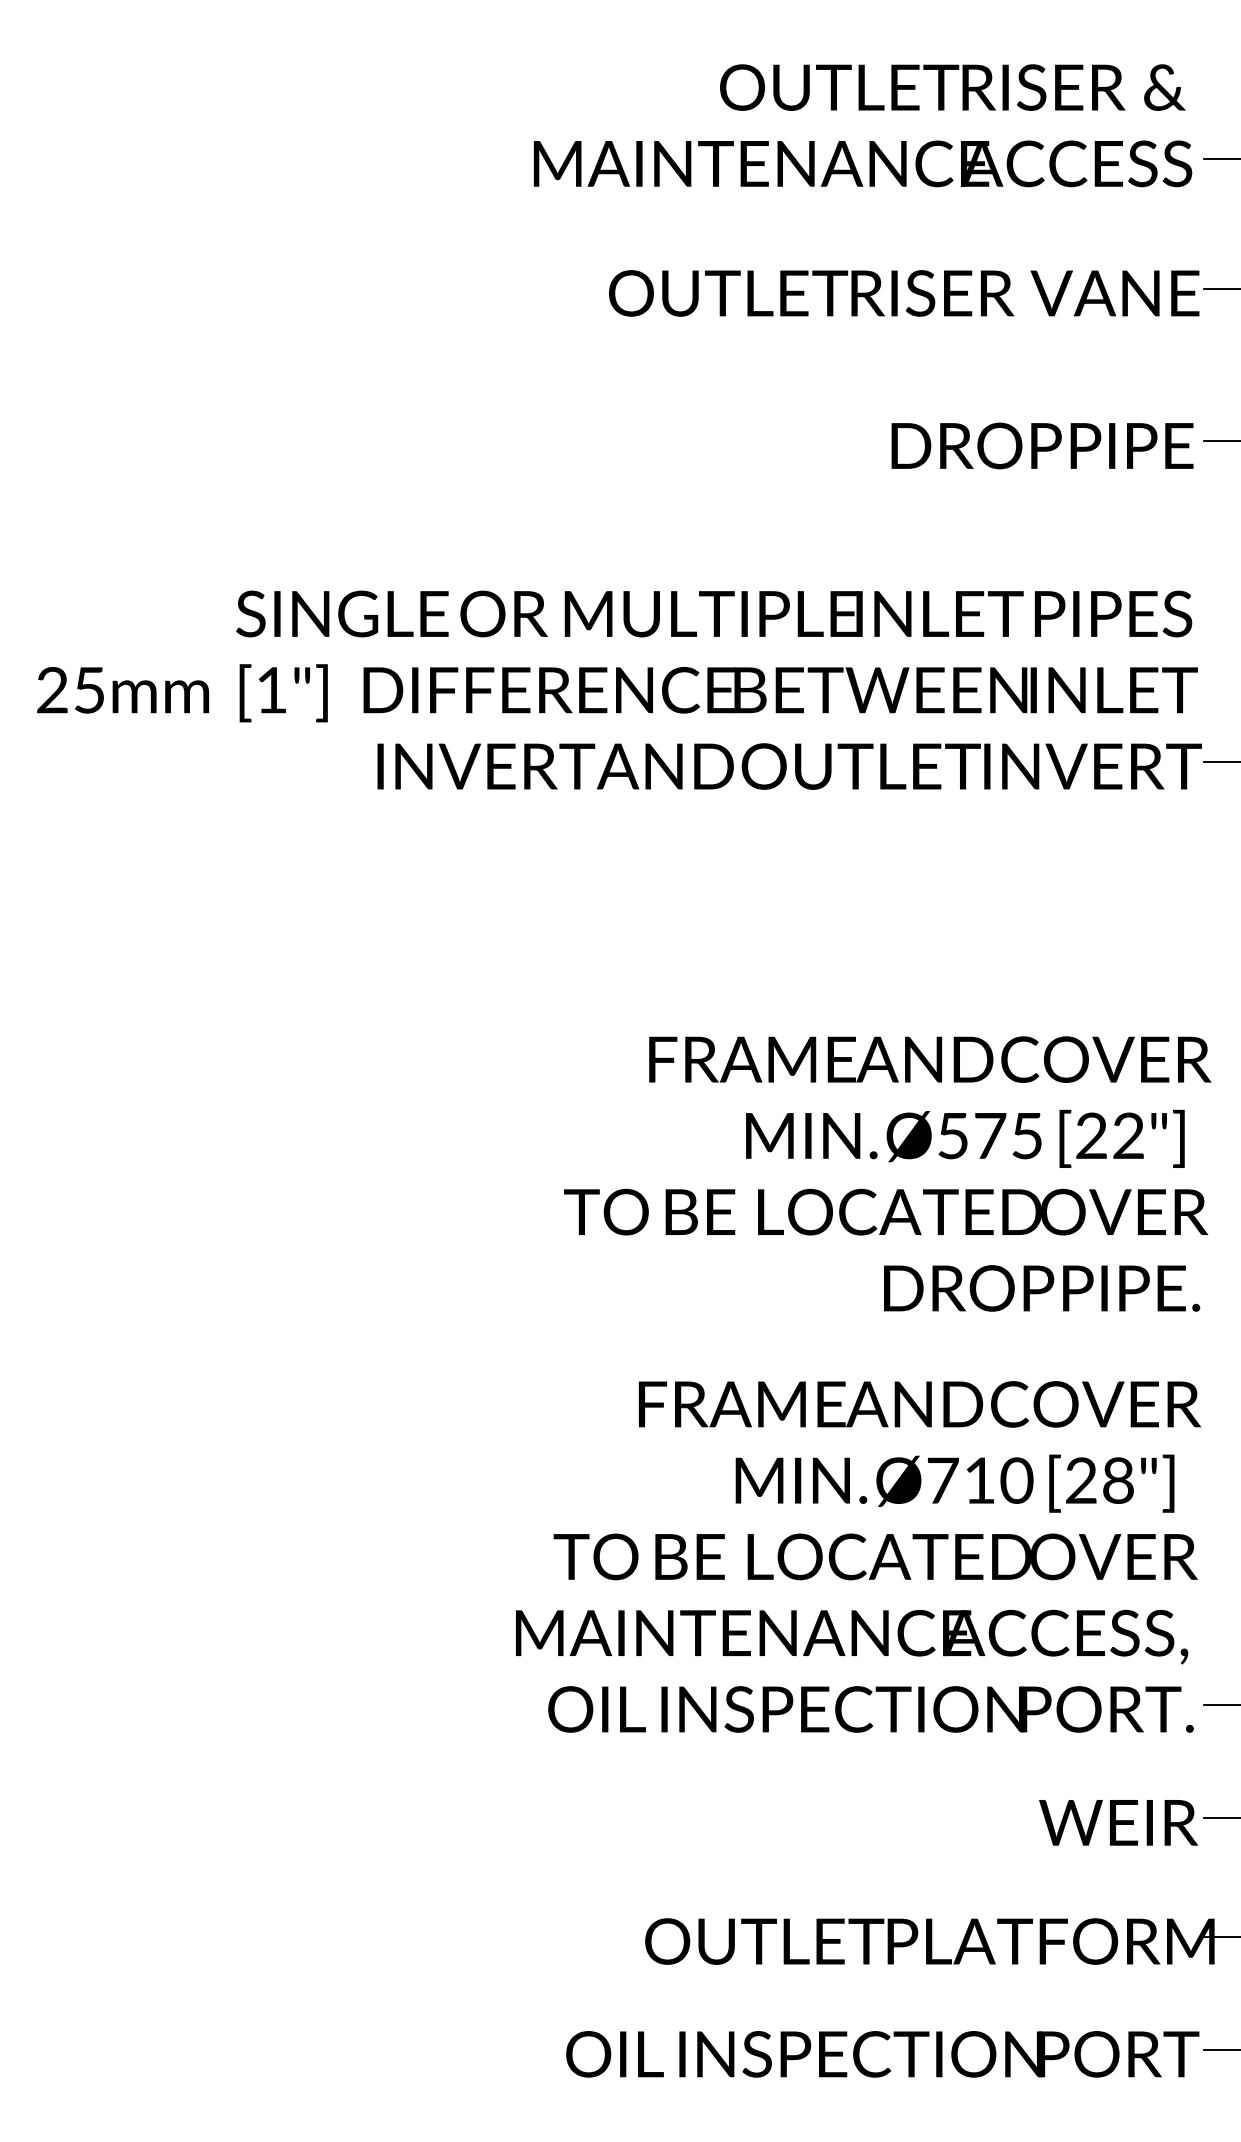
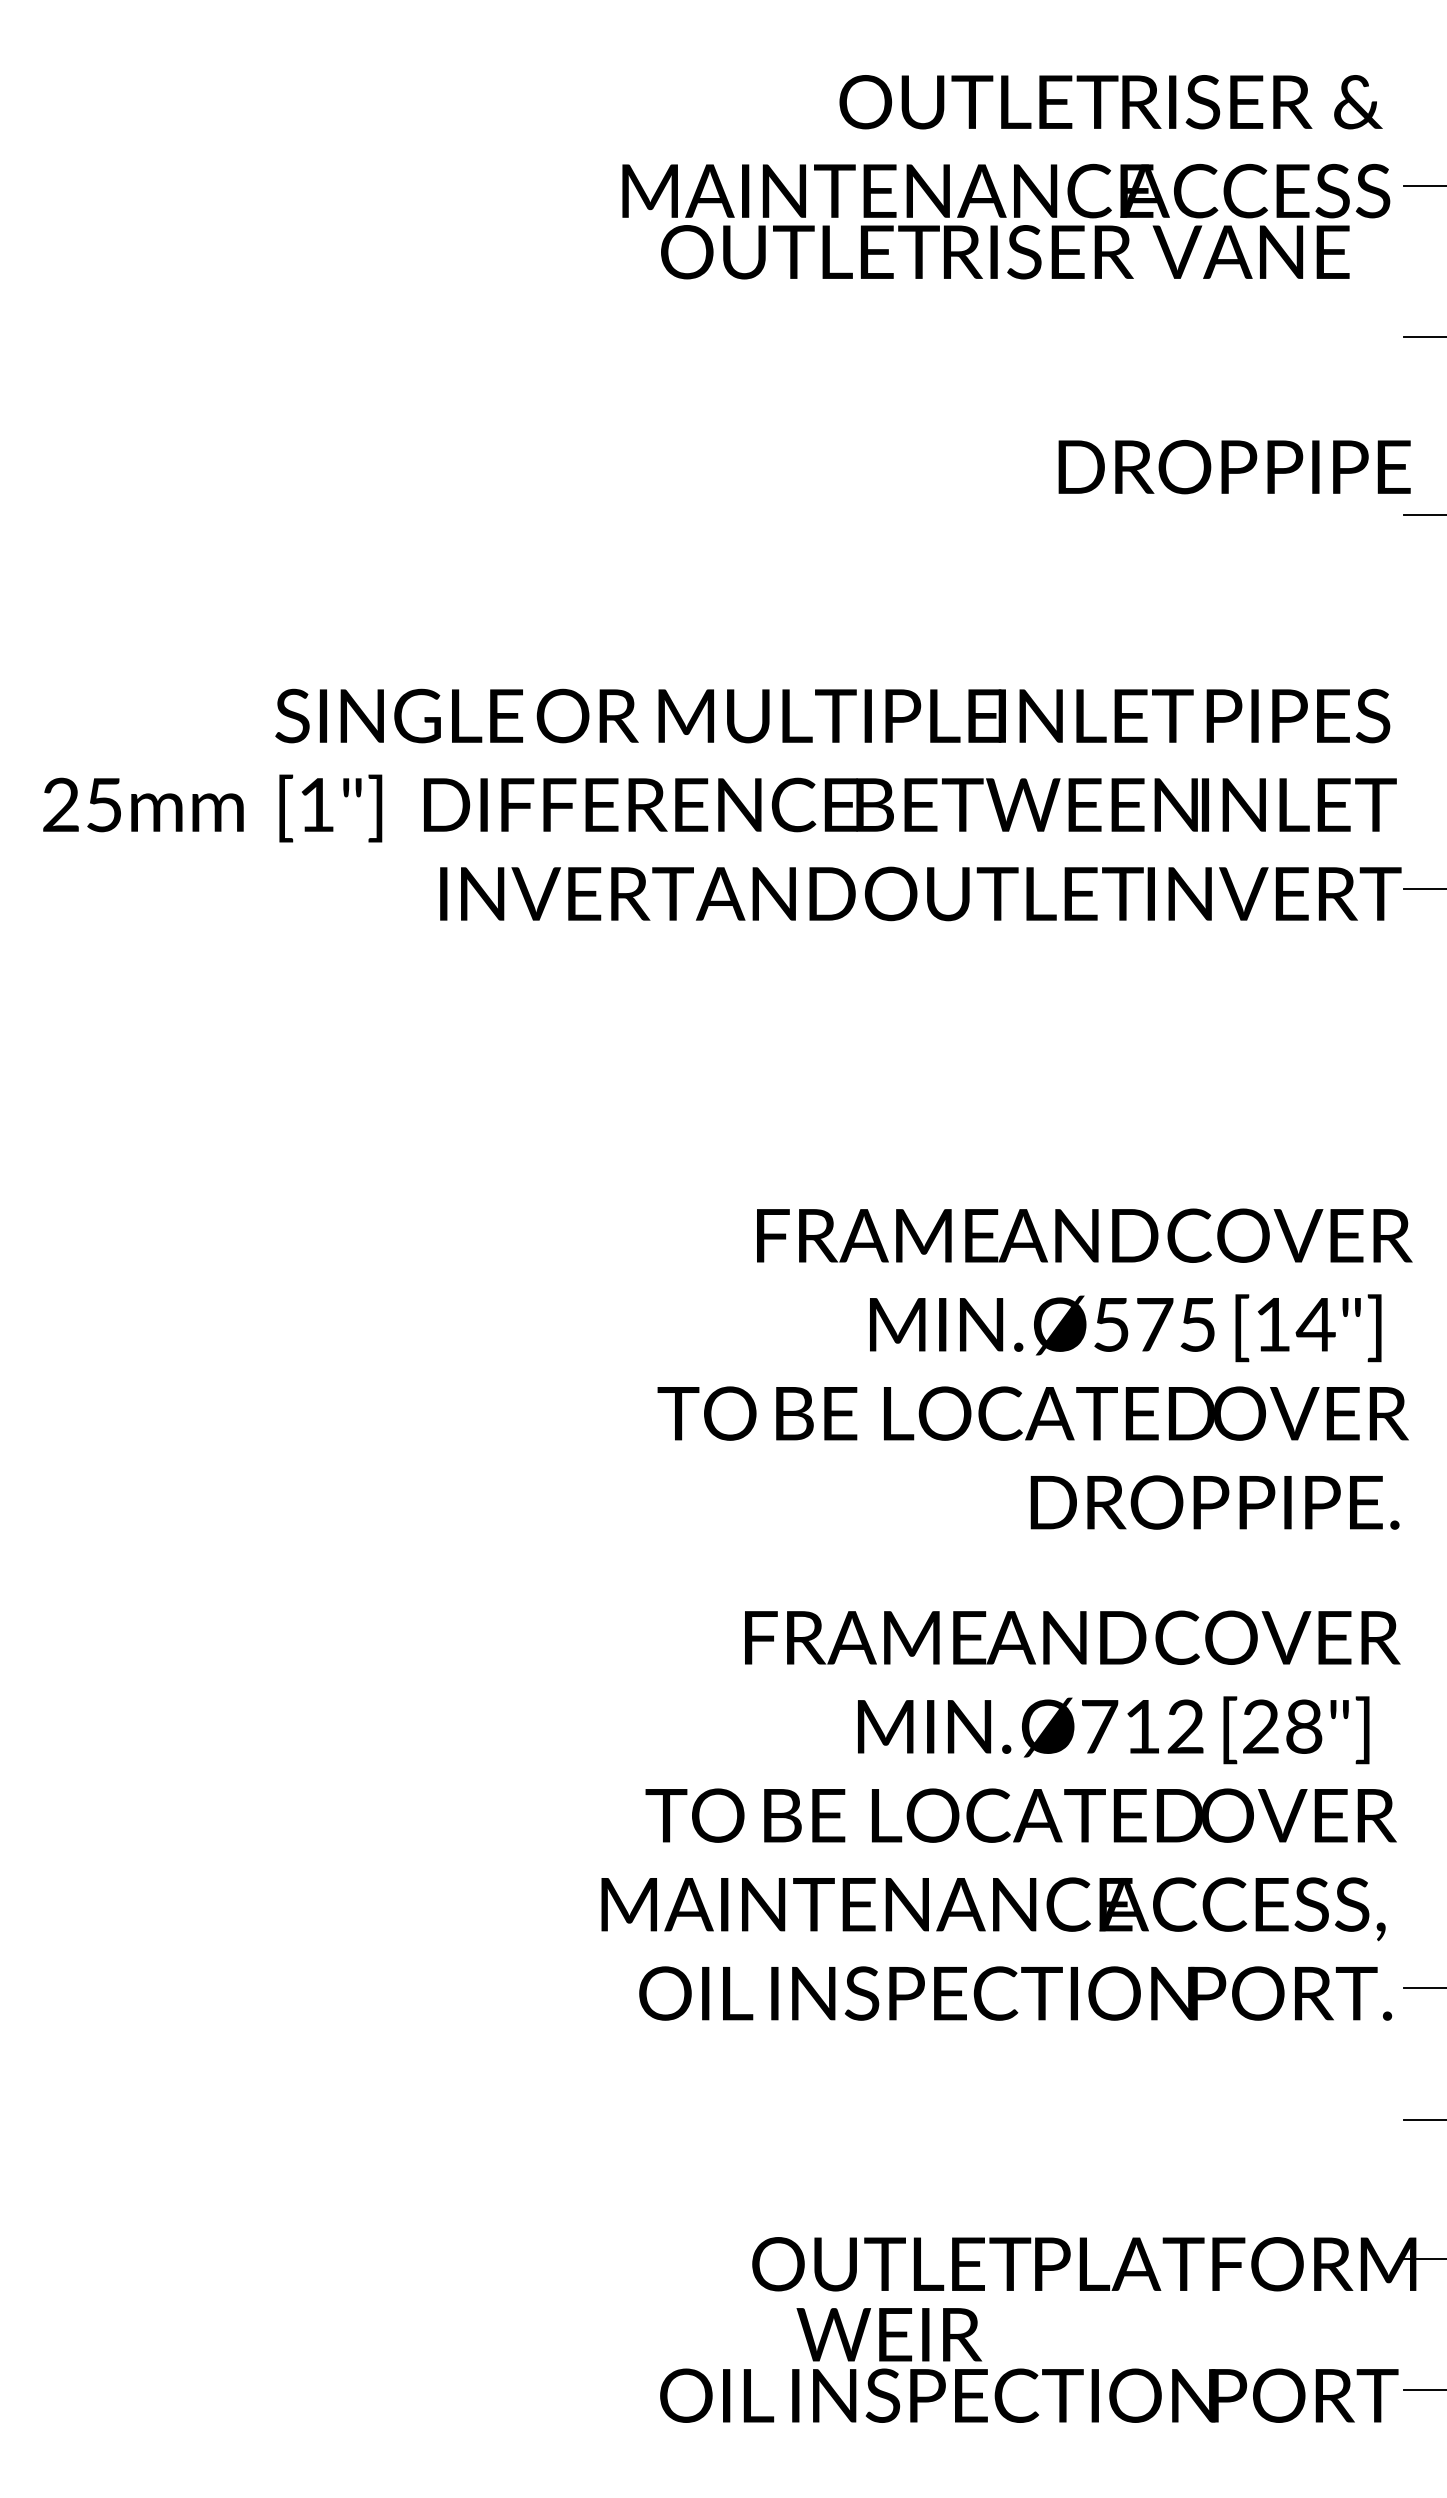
text: (904, 293) -> (1005, 252), moved
text: (1042, 446) -> (1234, 467), moved
text: (1110, 1135) -> (1295, 1324), [22"] -> [14"]
text: (1016, 1480) -> (1185, 1726), Ø710 -> Ø712
text: (1118, 1822) -> (889, 2334), moved

